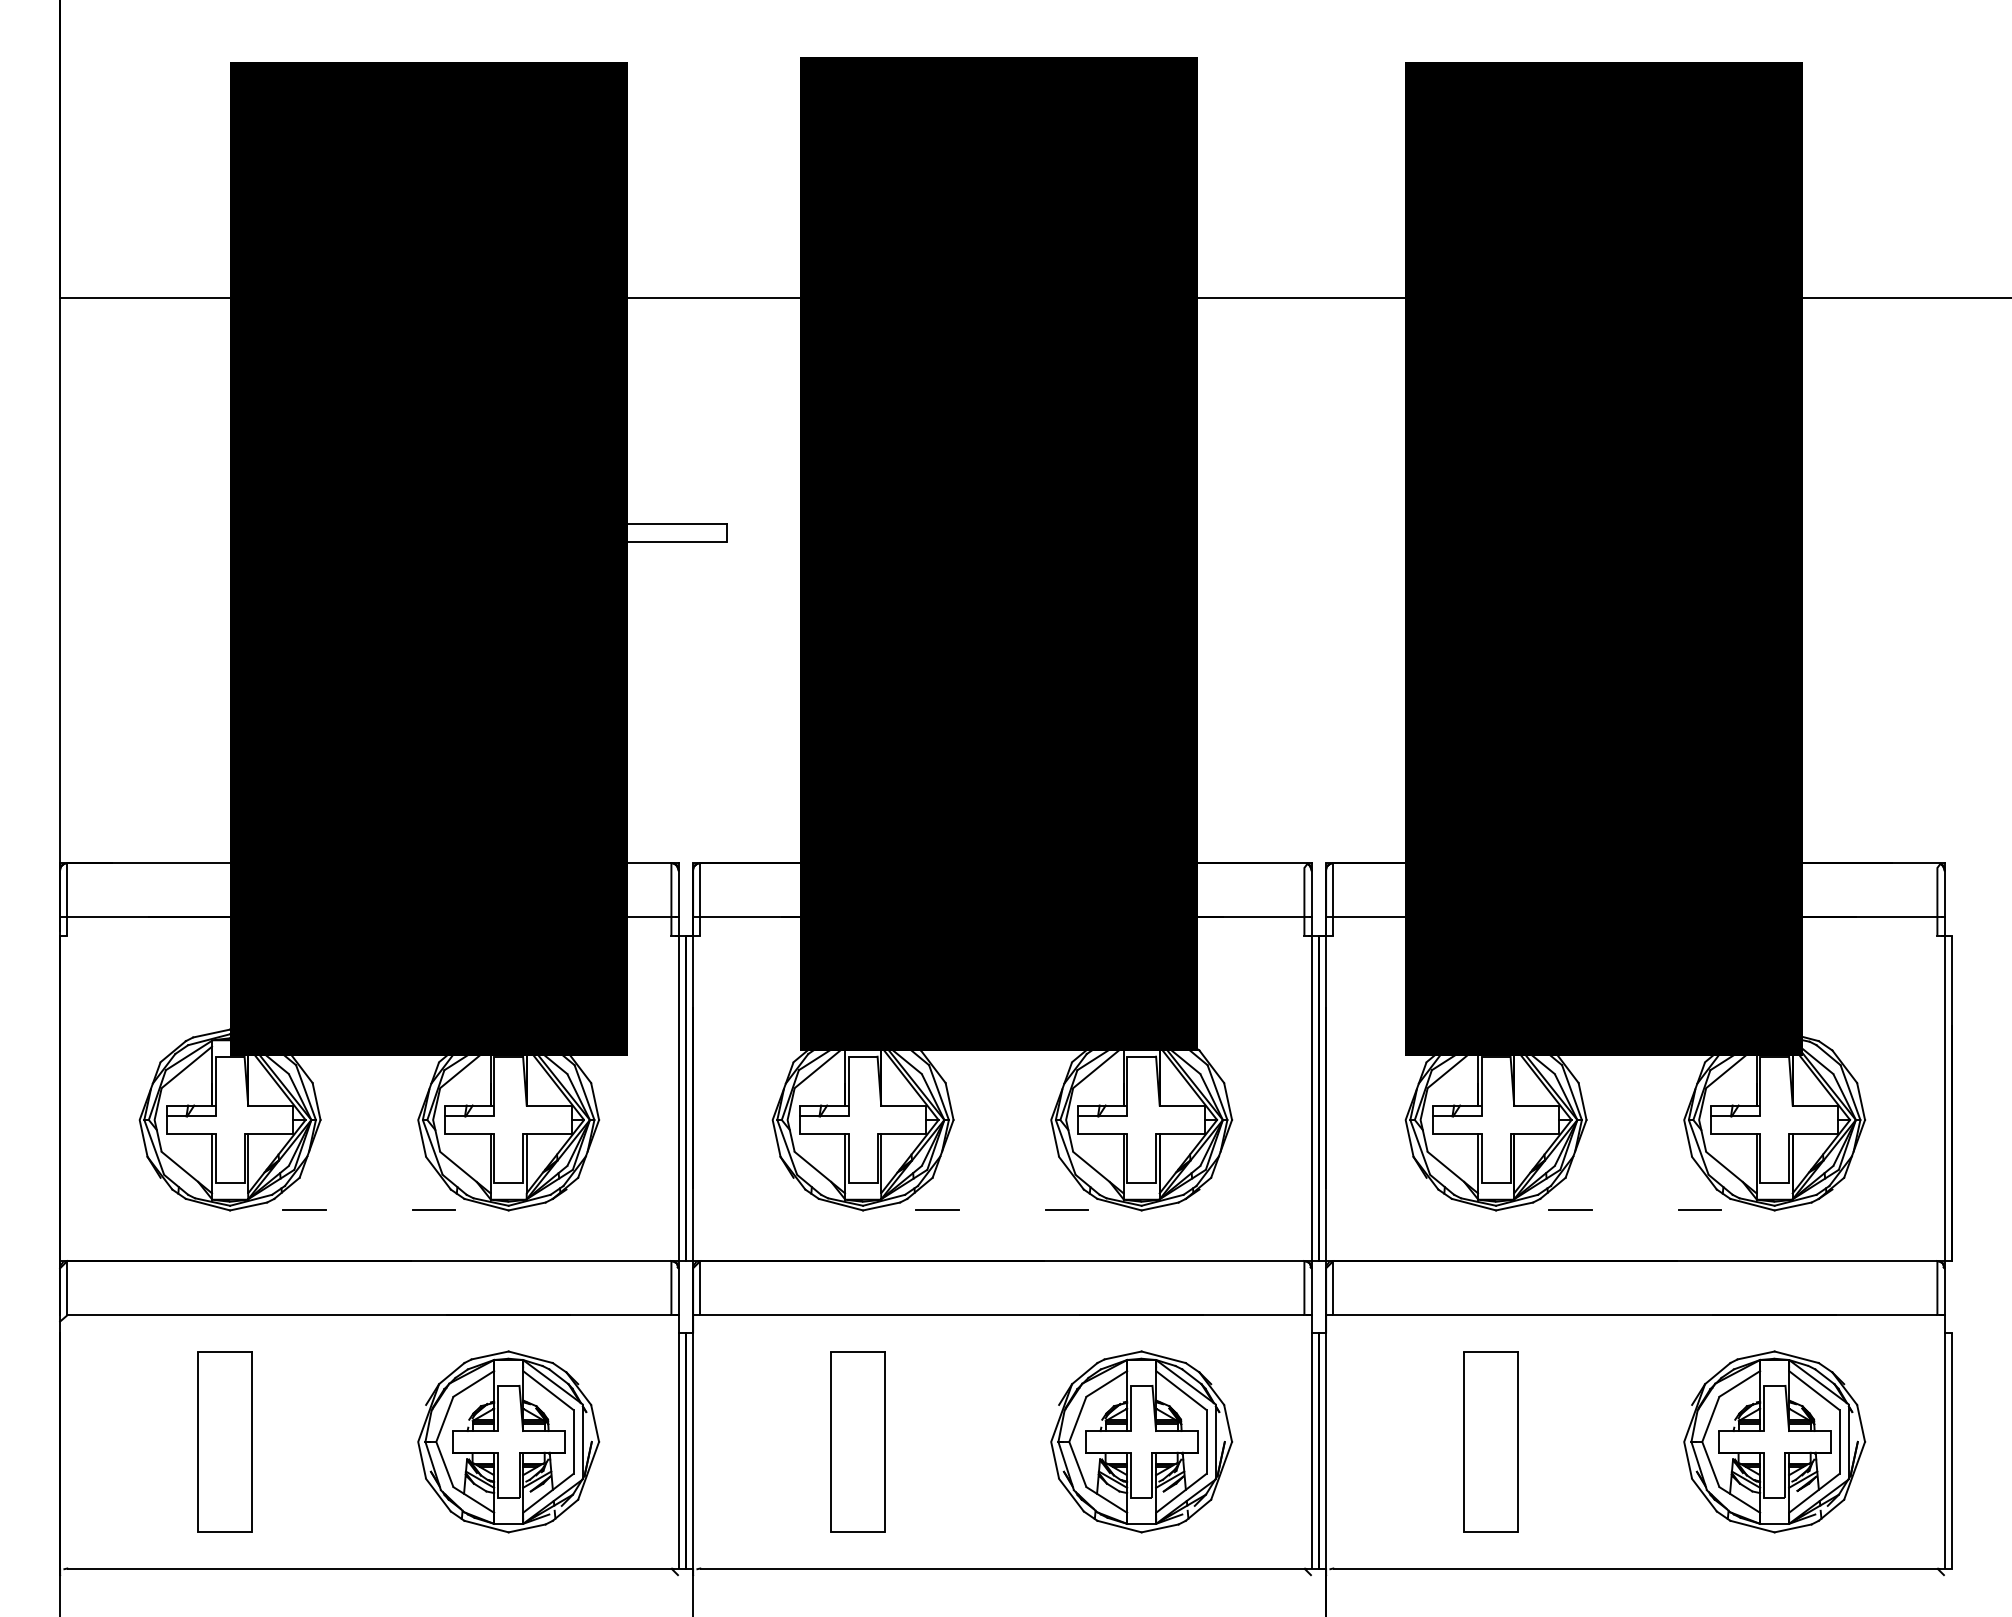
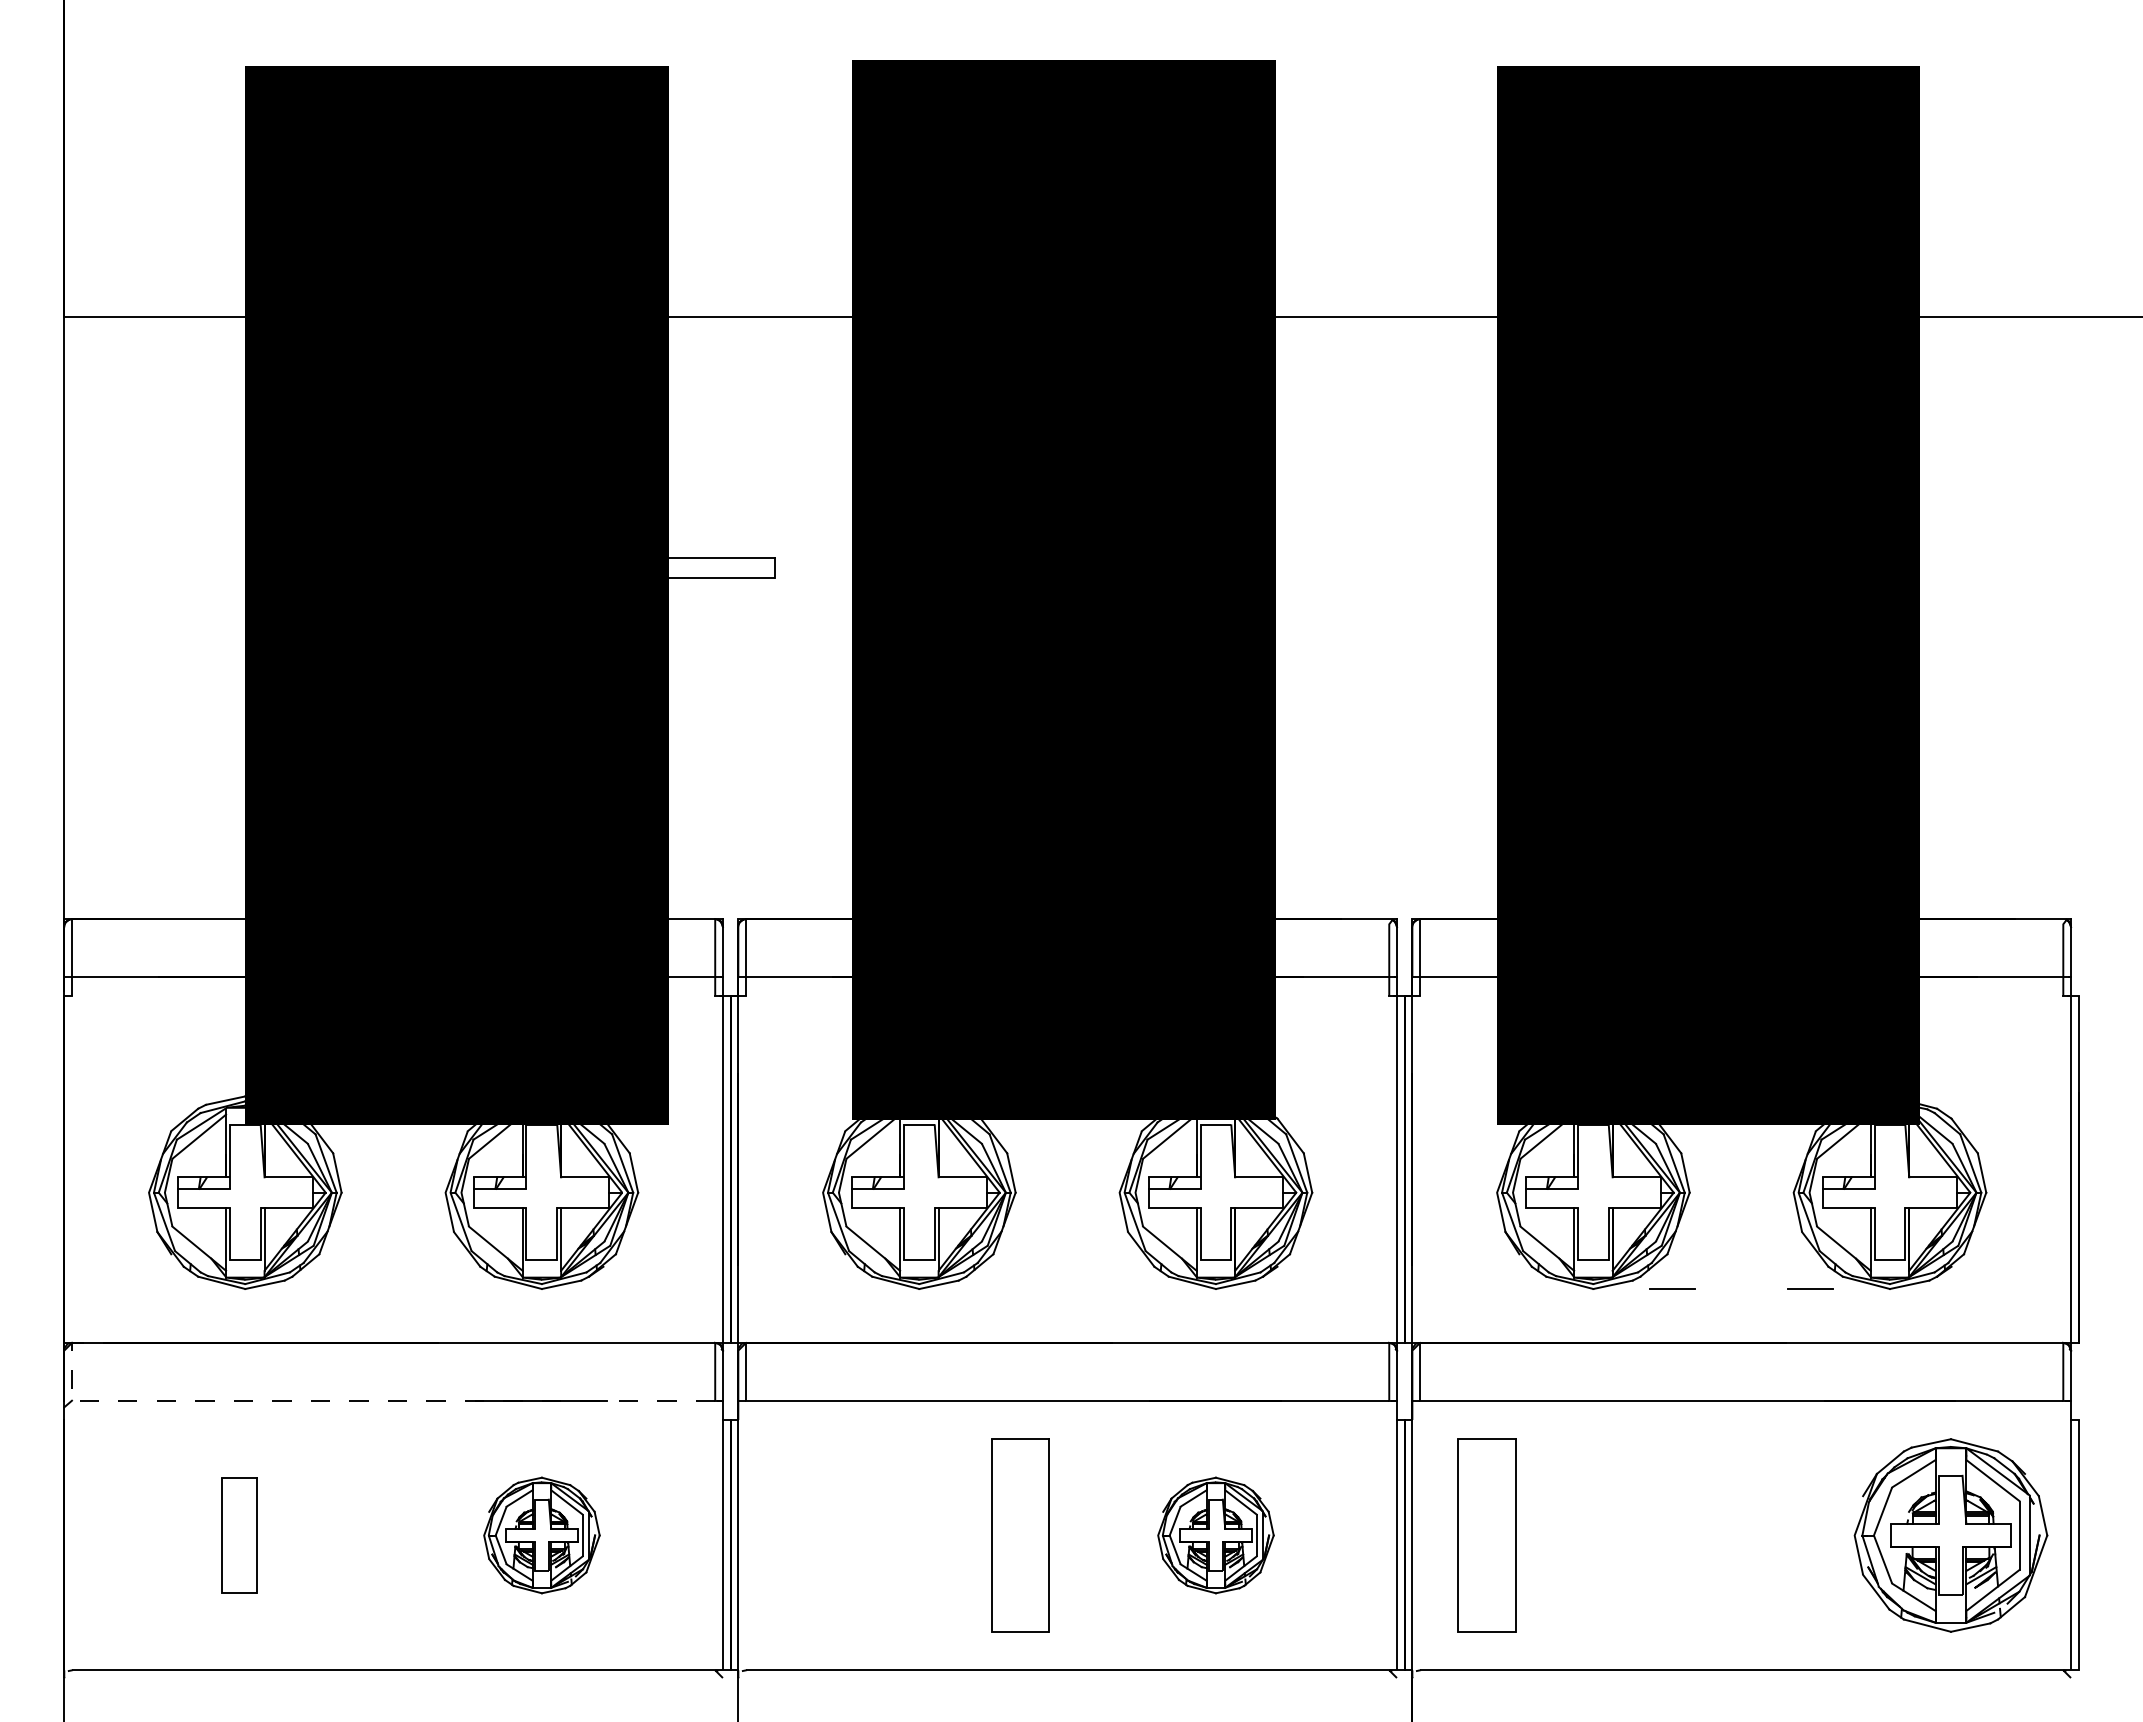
line: (304, 1210) -> (324, 1289), removed
line: (434, 1210) -> (462, 1289), removed
line: (937, 1210) -> (998, 1289), removed
line: (1067, 1210) -> (1136, 1289), removed
line: (316, 1315) -> (337, 1400), solid -> dashed
part: (224, 1441) -> (239, 1535), size x0.6
part: (508, 1441) -> (541, 1535), size x0.6
part: (857, 1441) -> (1020, 1535), moved
part: (1141, 1441) -> (1215, 1535), size x0.6
part: (1490, 1441) -> (1486, 1535), moved
part: (1774, 1441) -> (1950, 1535), moved

